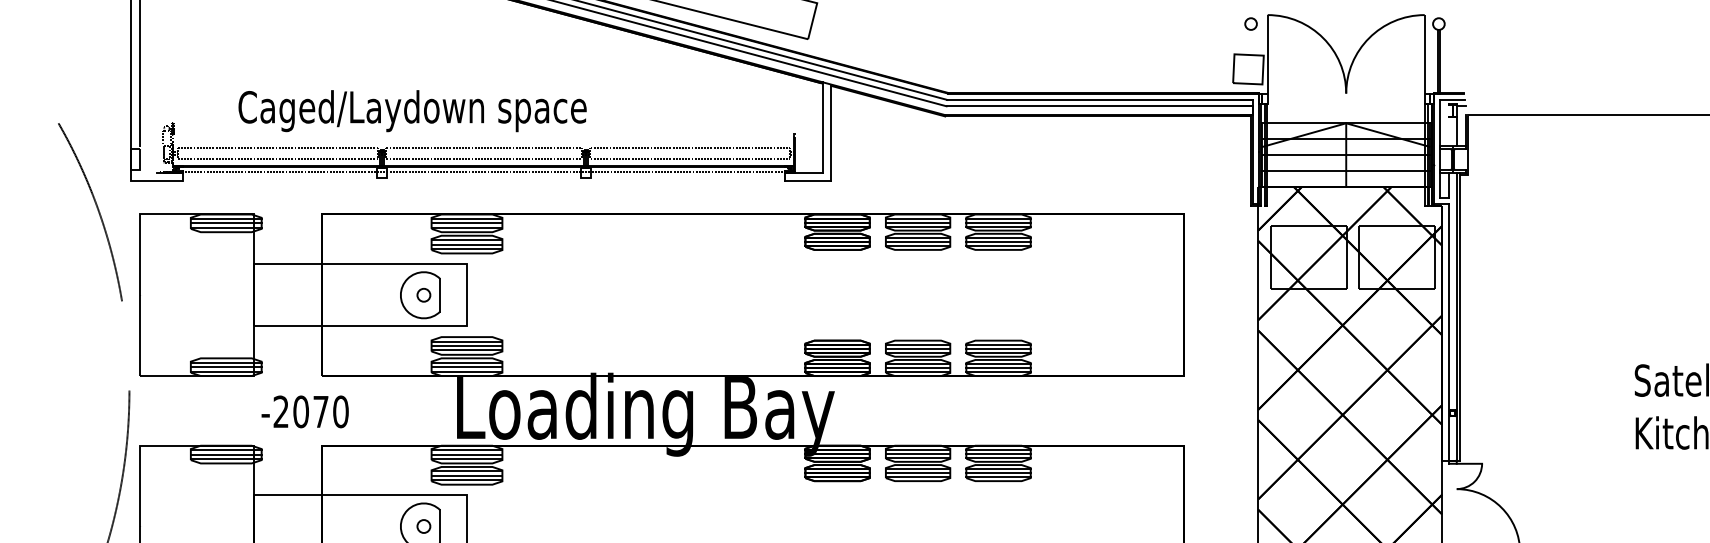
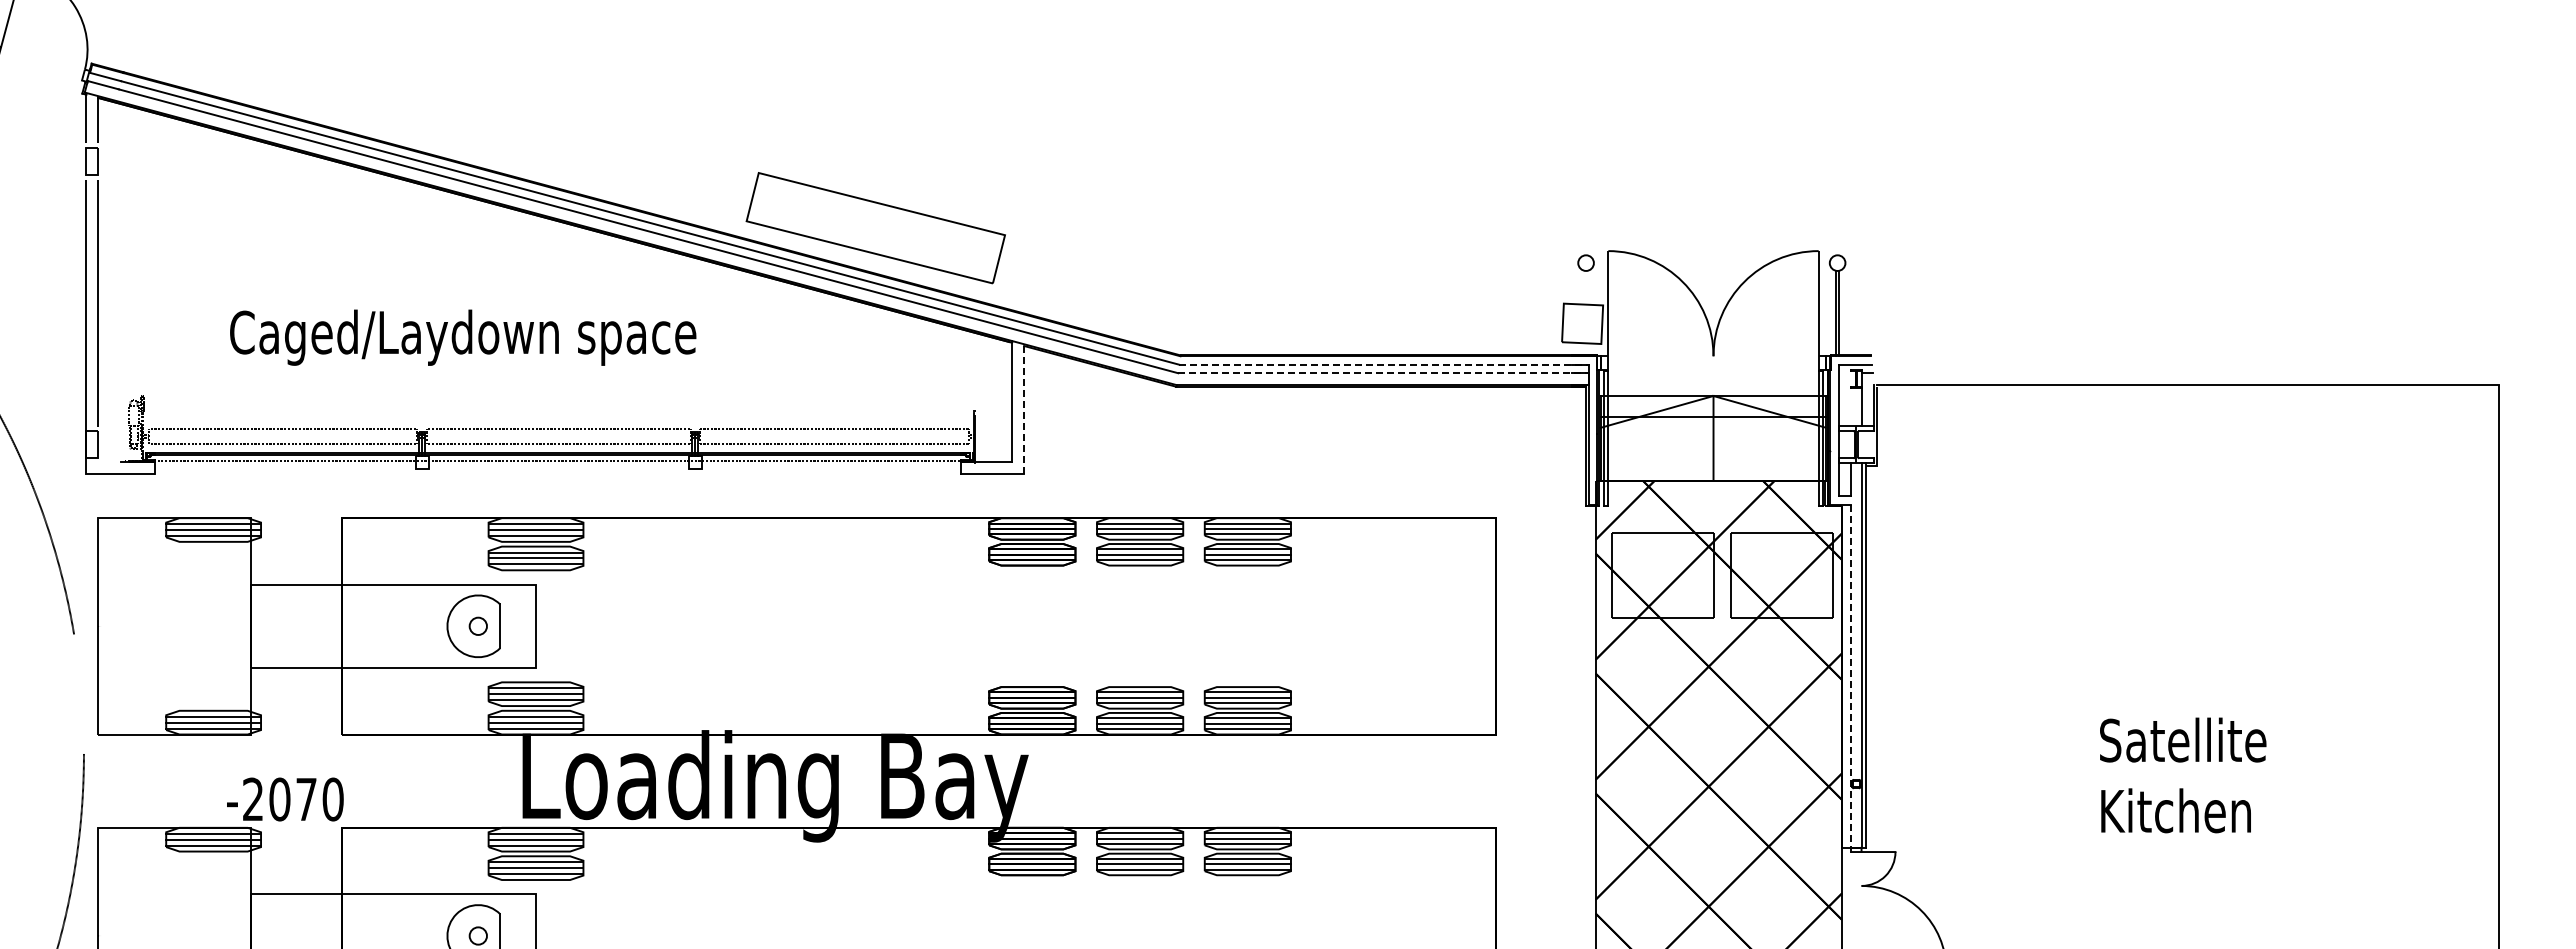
line: (1099, 99) -> (1383, 364), solid -> dashed
line: (1099, 106) -> (1383, 373), solid -> dashed
text: (412, 110) -> (463, 337), moved
line: (831, 133) -> (1024, 409), solid -> dashed
line: (1346, 155) -> (1713, 438), removed
line: (1346, 170) -> (1713, 459), removed
line: (1448, 332) -> (1850, 676), solid -> dashed
text: (305, 411) -> (285, 799), moved

